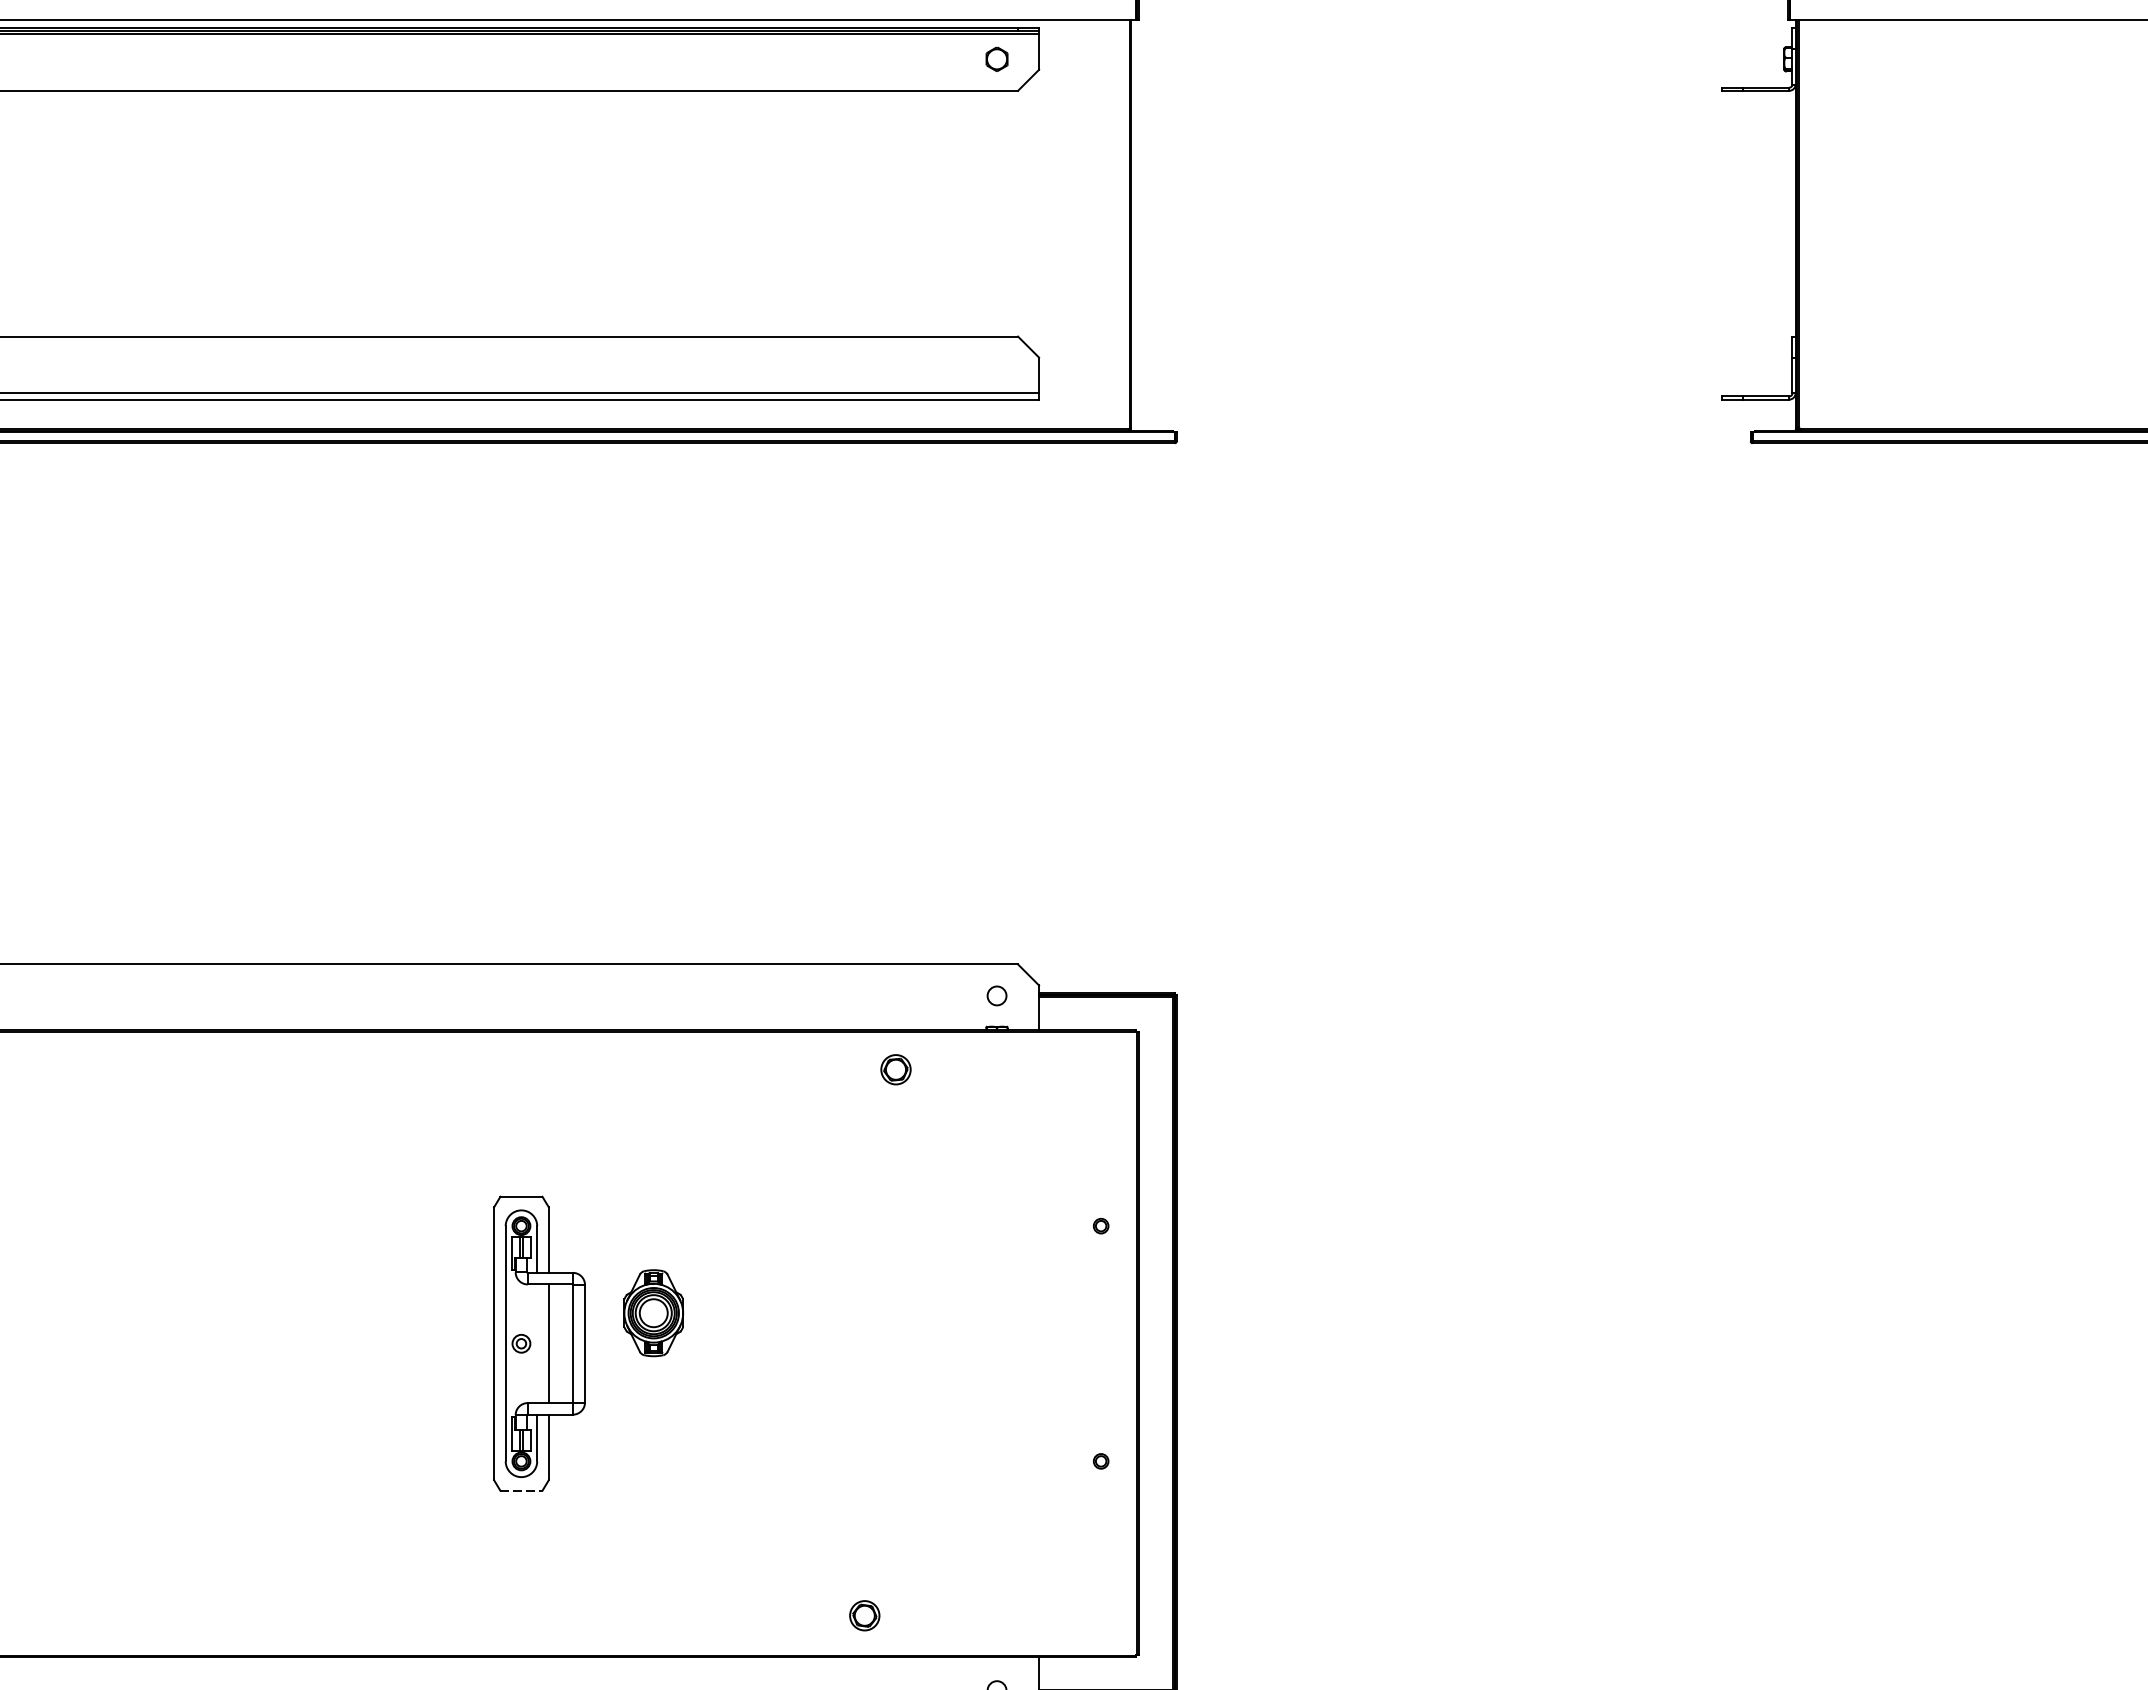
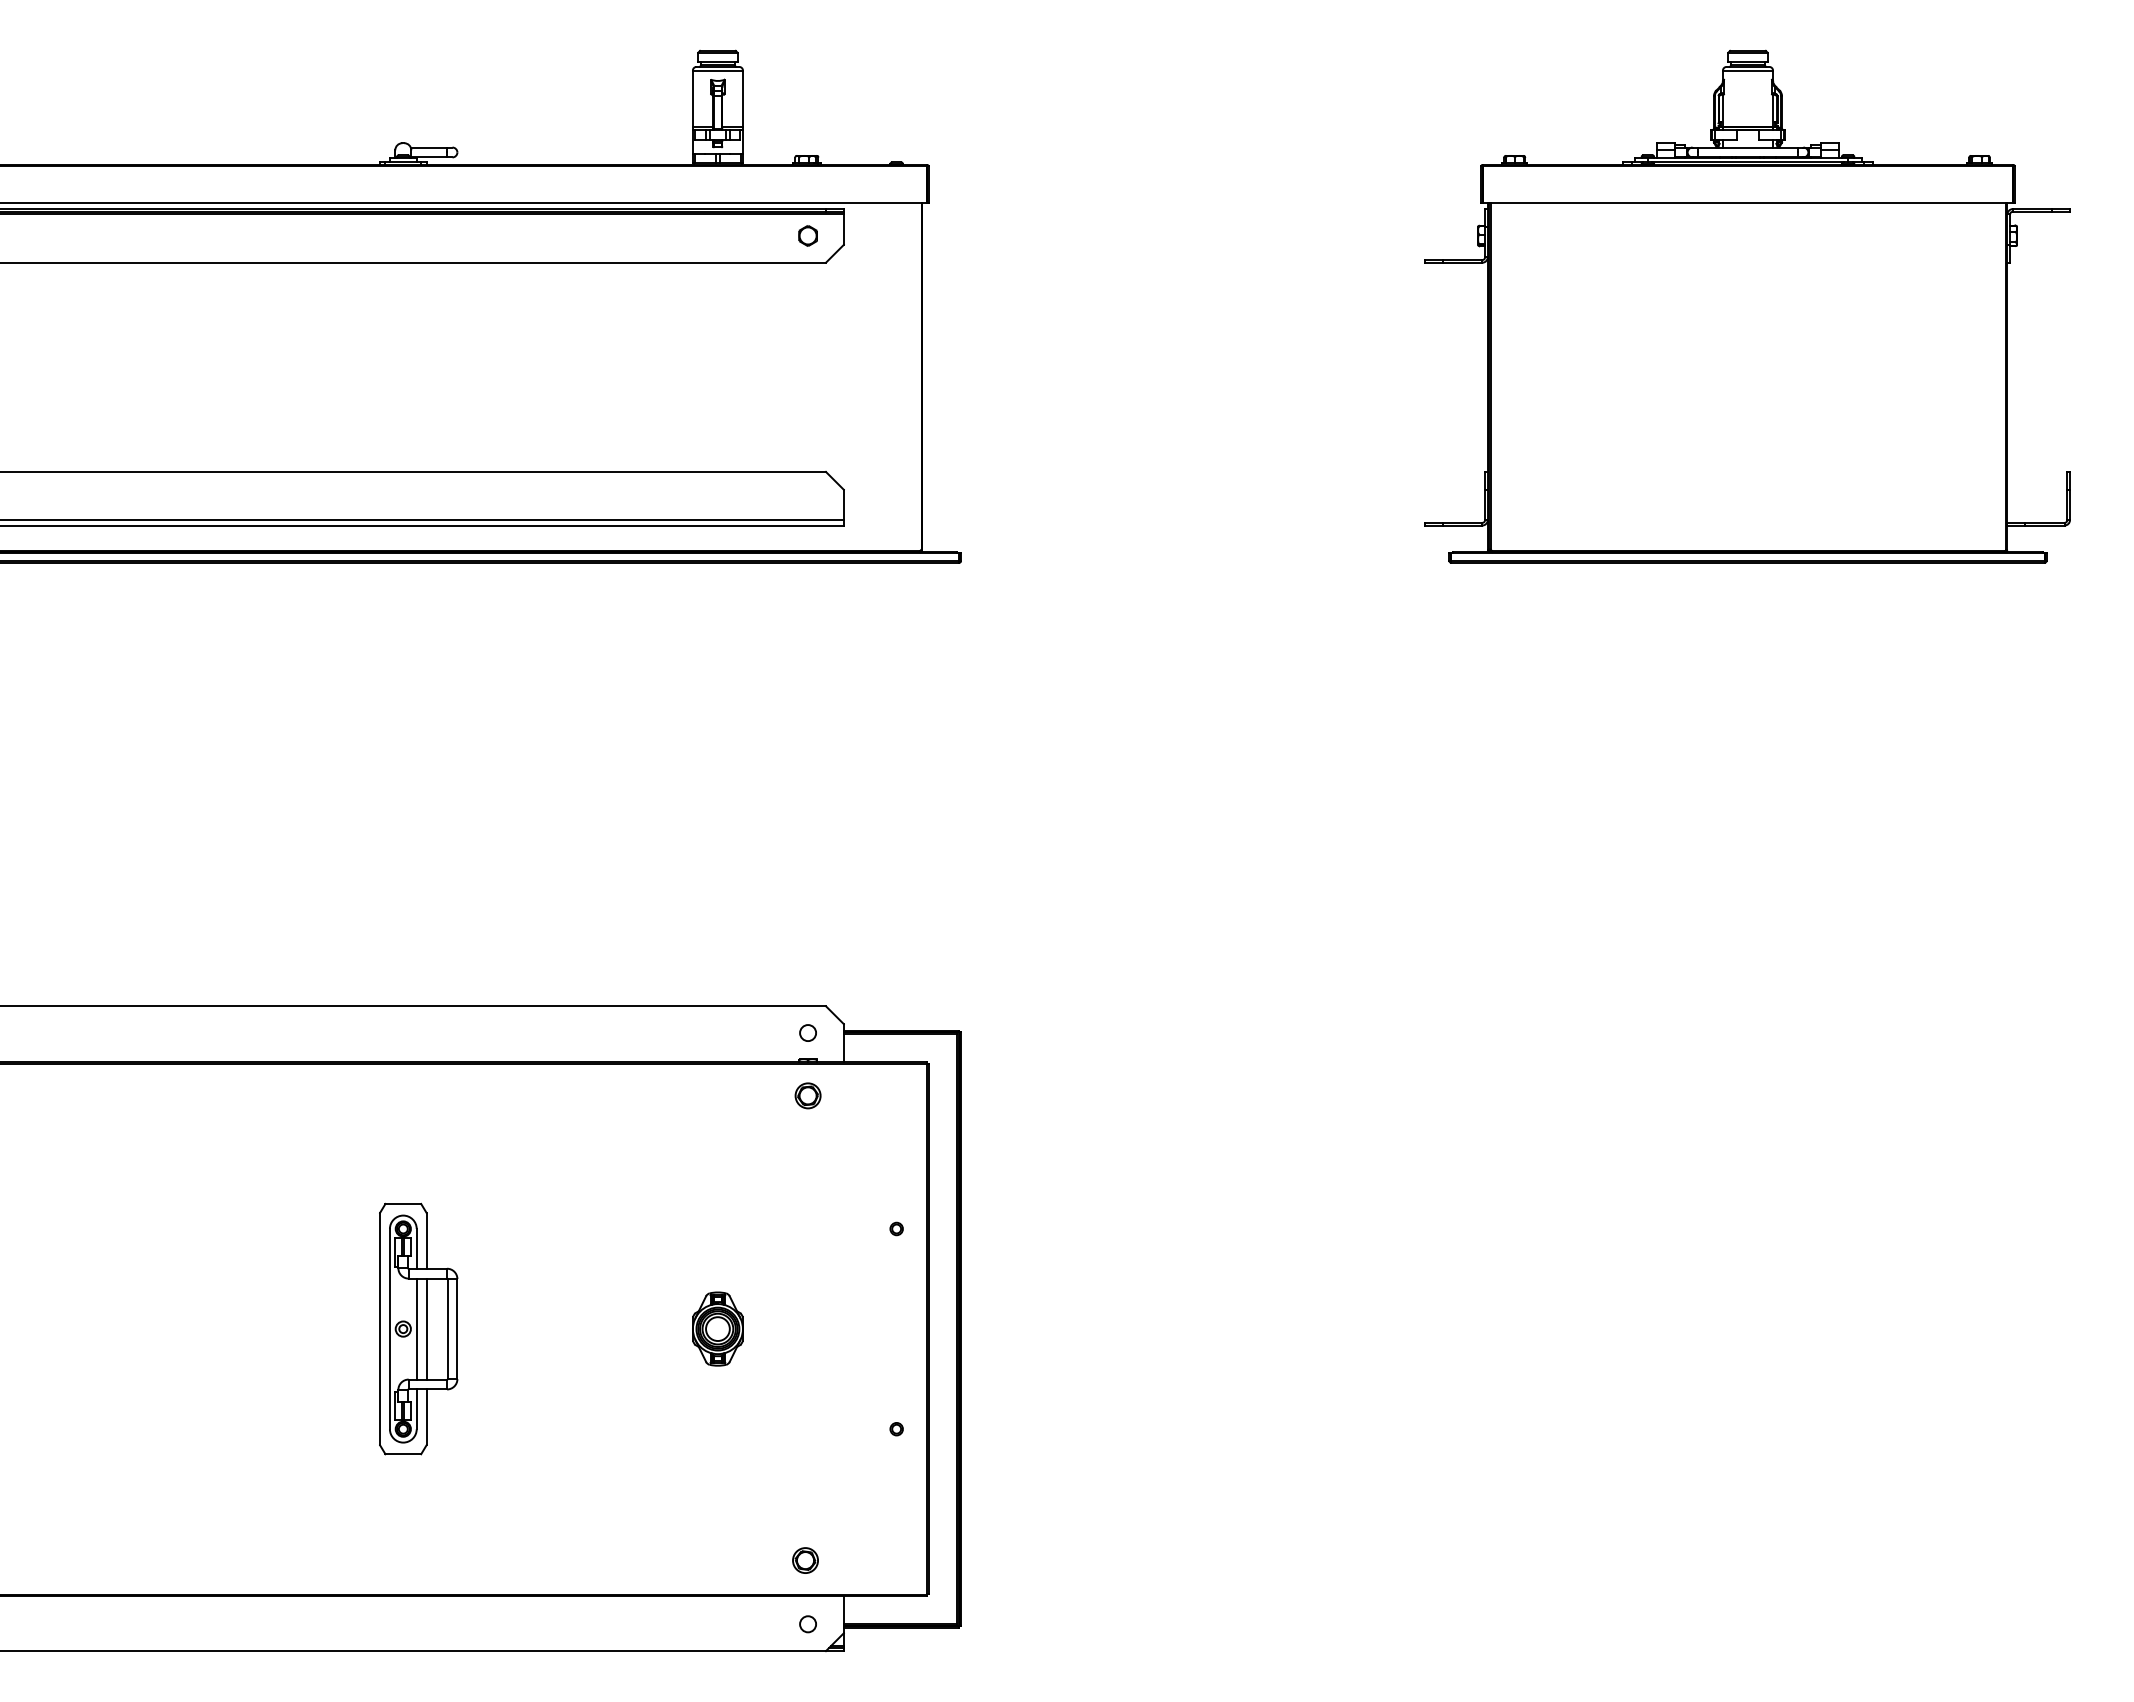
part: (895, 1069) -> (807, 1095), moved
part: (653, 1312) -> (717, 1328), moved
line: (536, 1343) -> (416, 1328), added
line: (521, 1491) -> (403, 1454), dashed -> solid
part: (864, 1615) -> (805, 1560), moved

